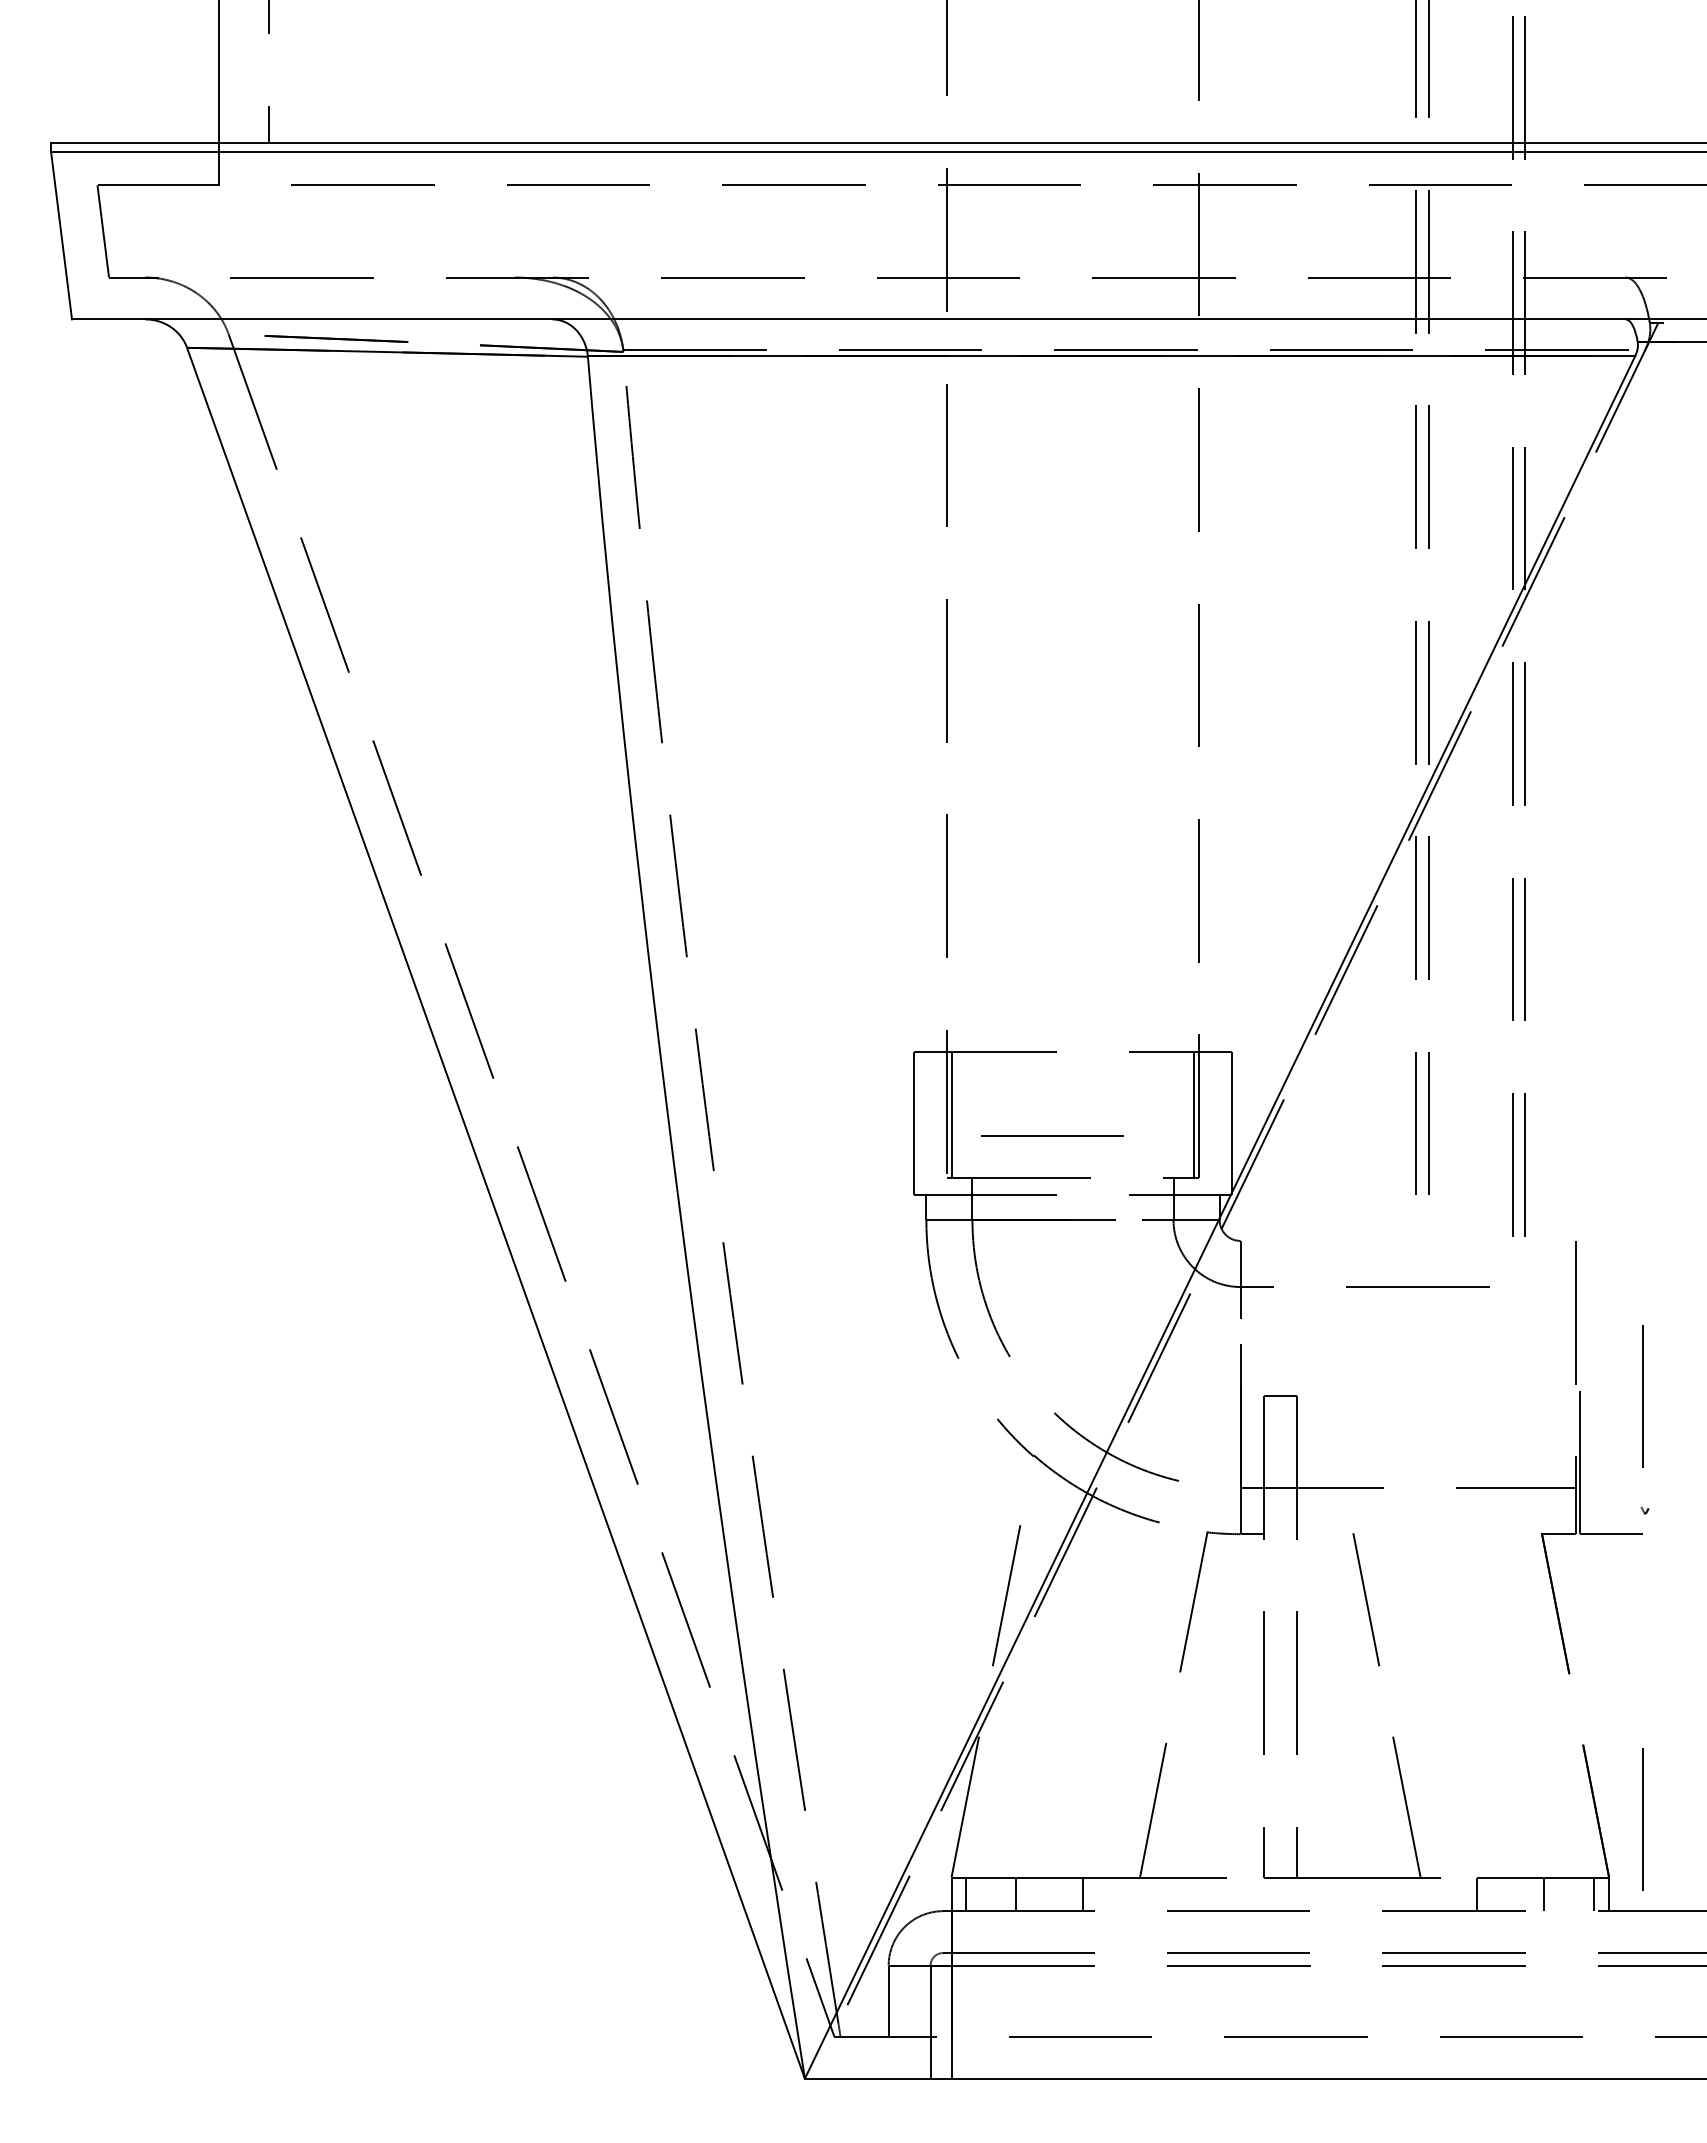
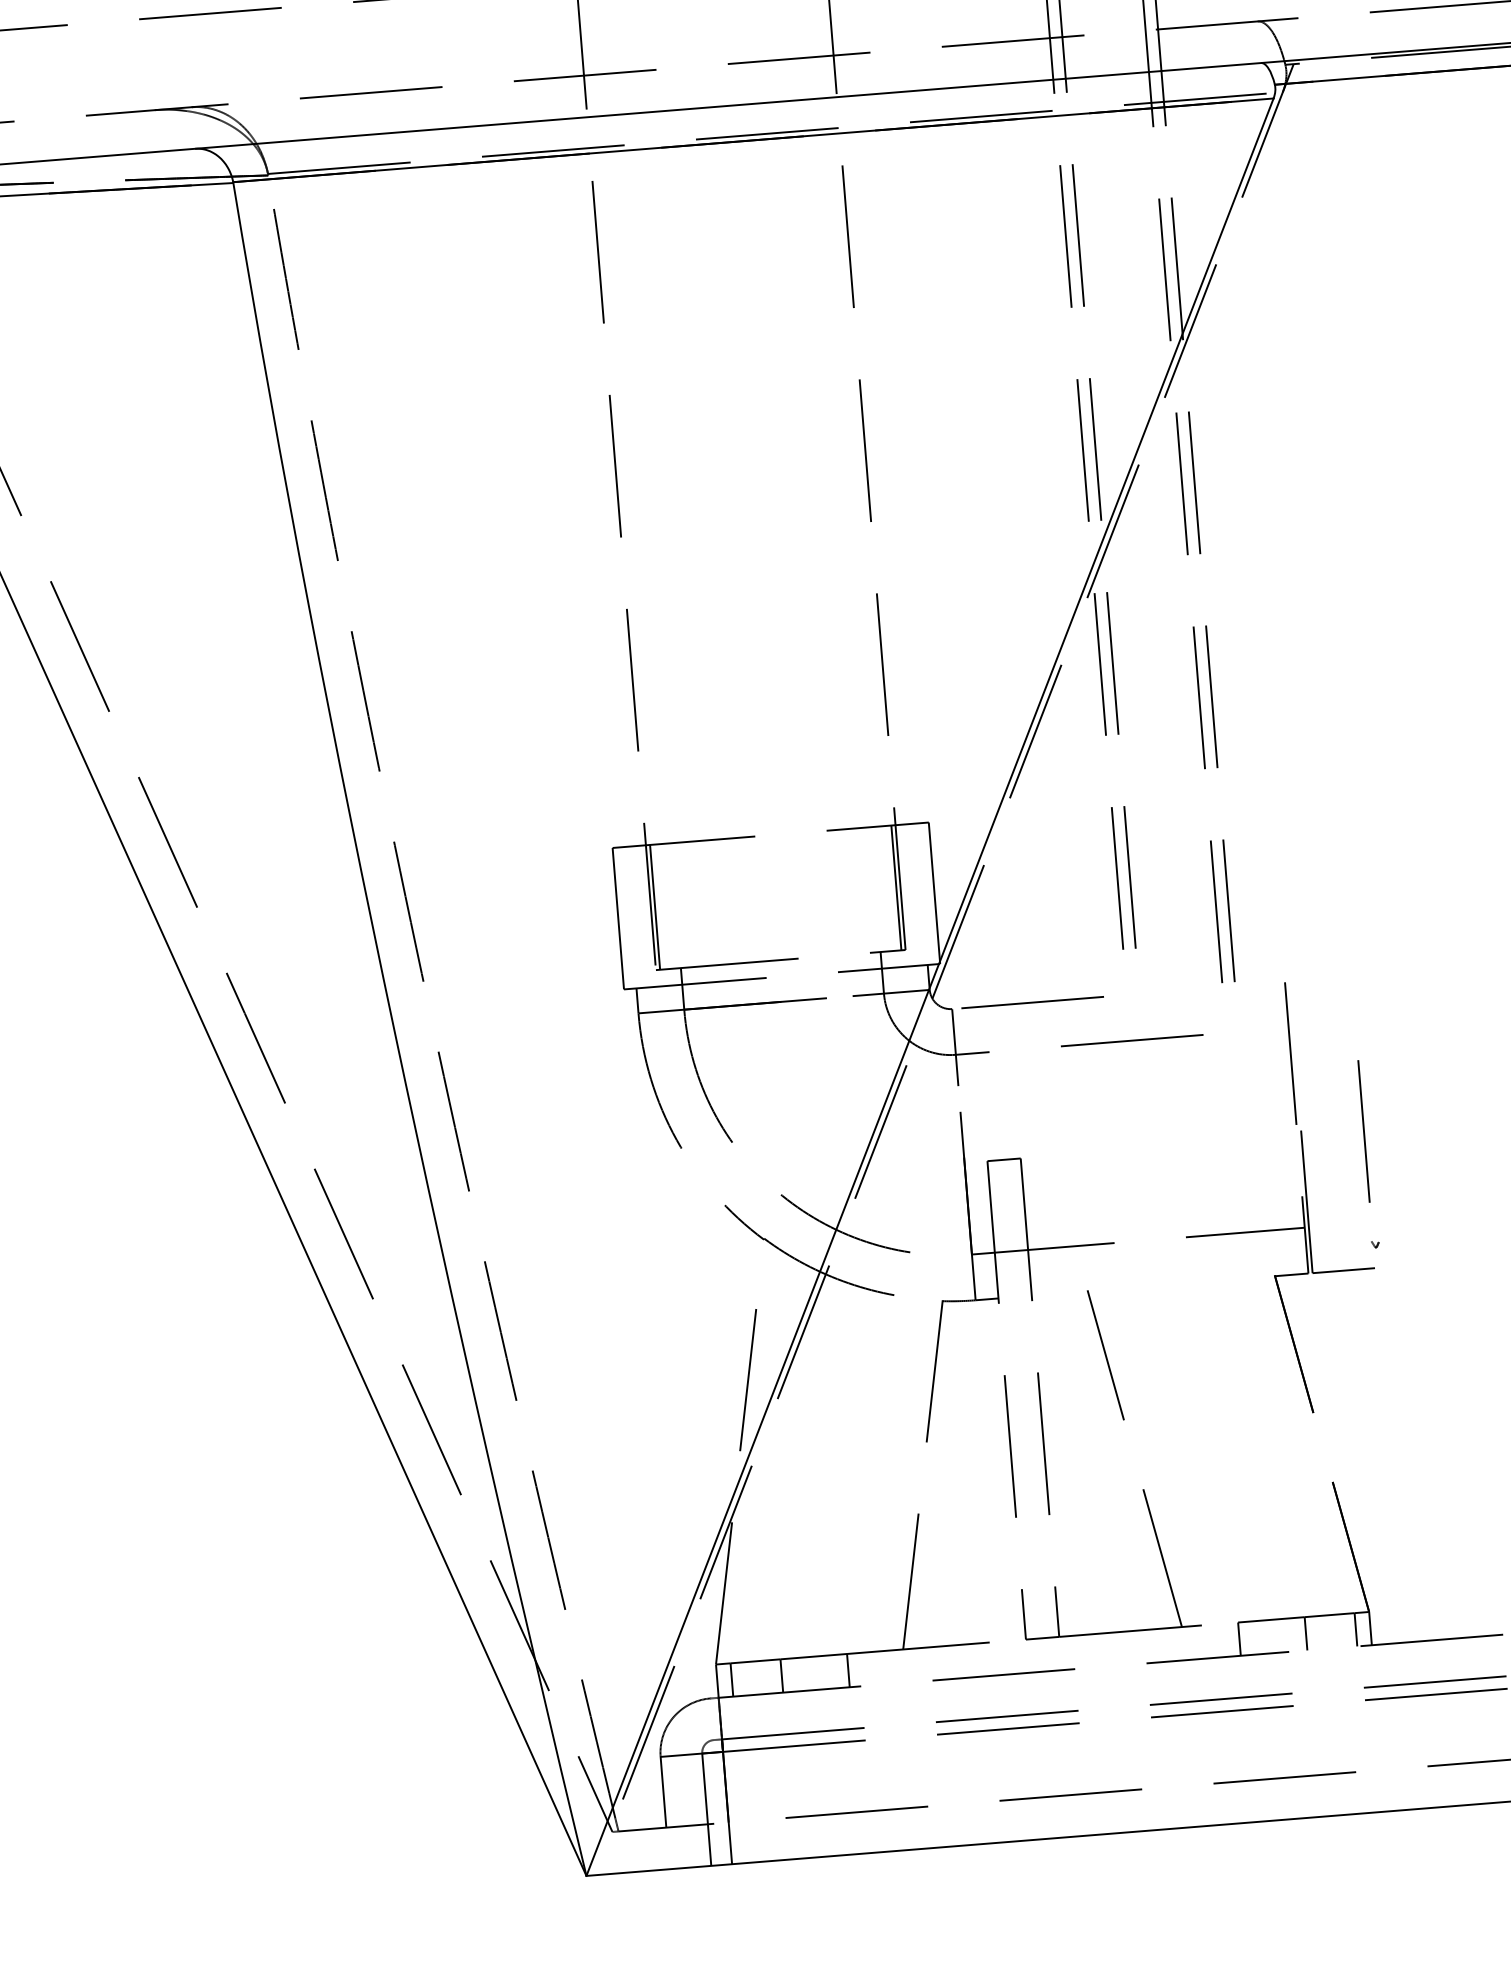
line: (1052, 1135) -> (1032, 1002), moved
line: (1642, 1819) -> (1397, 1551), removed

